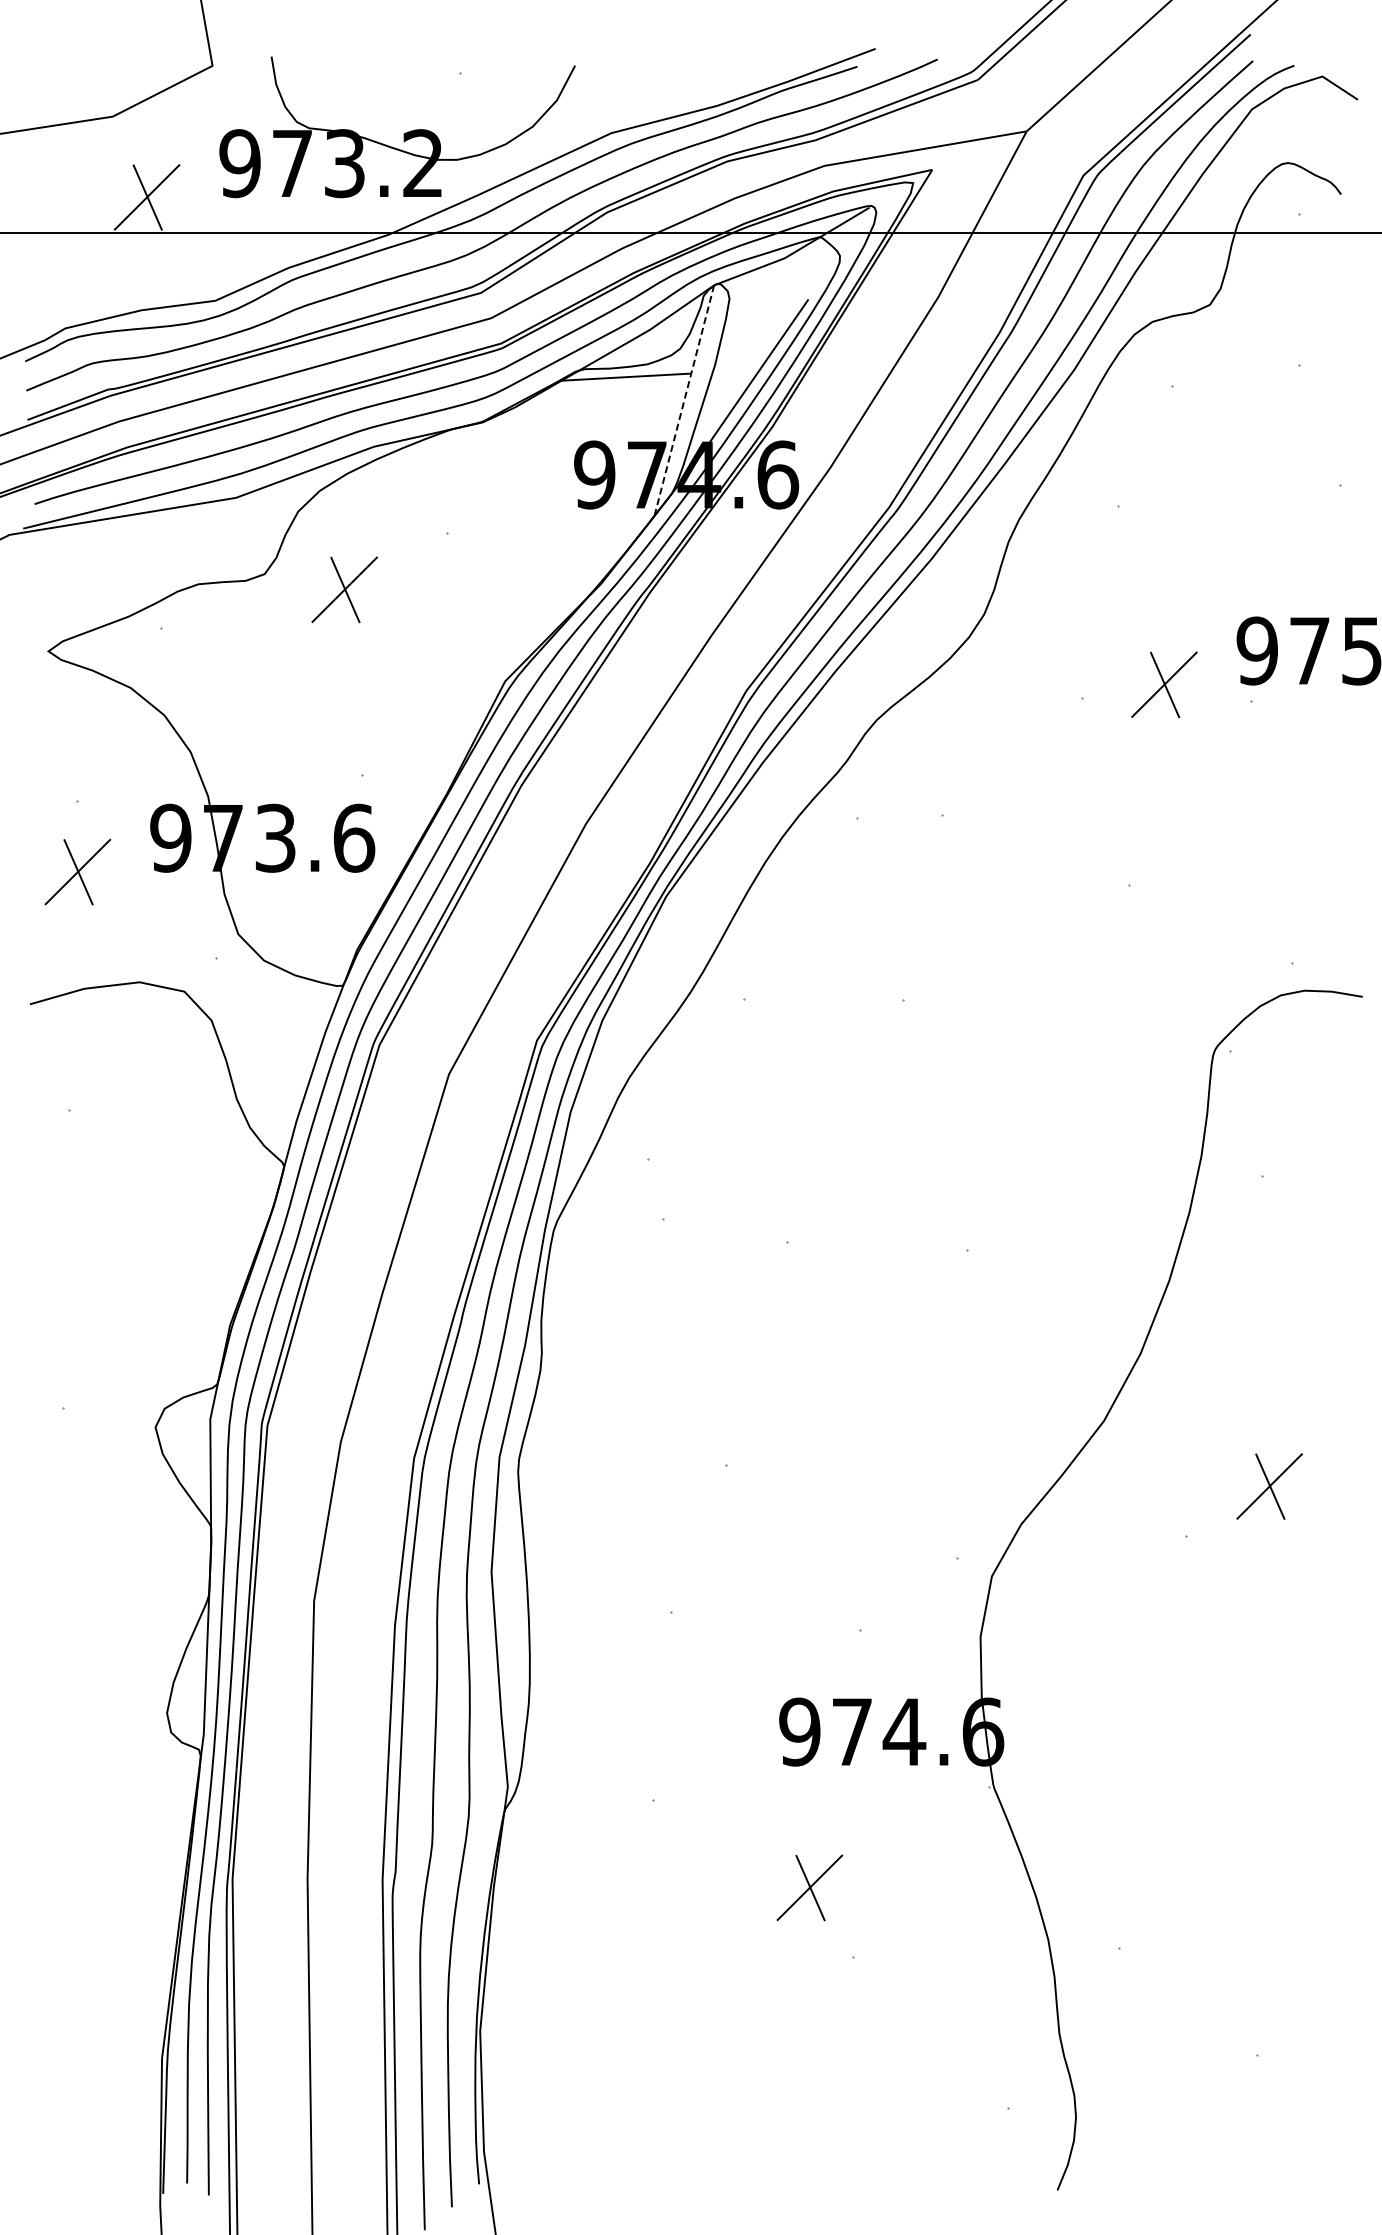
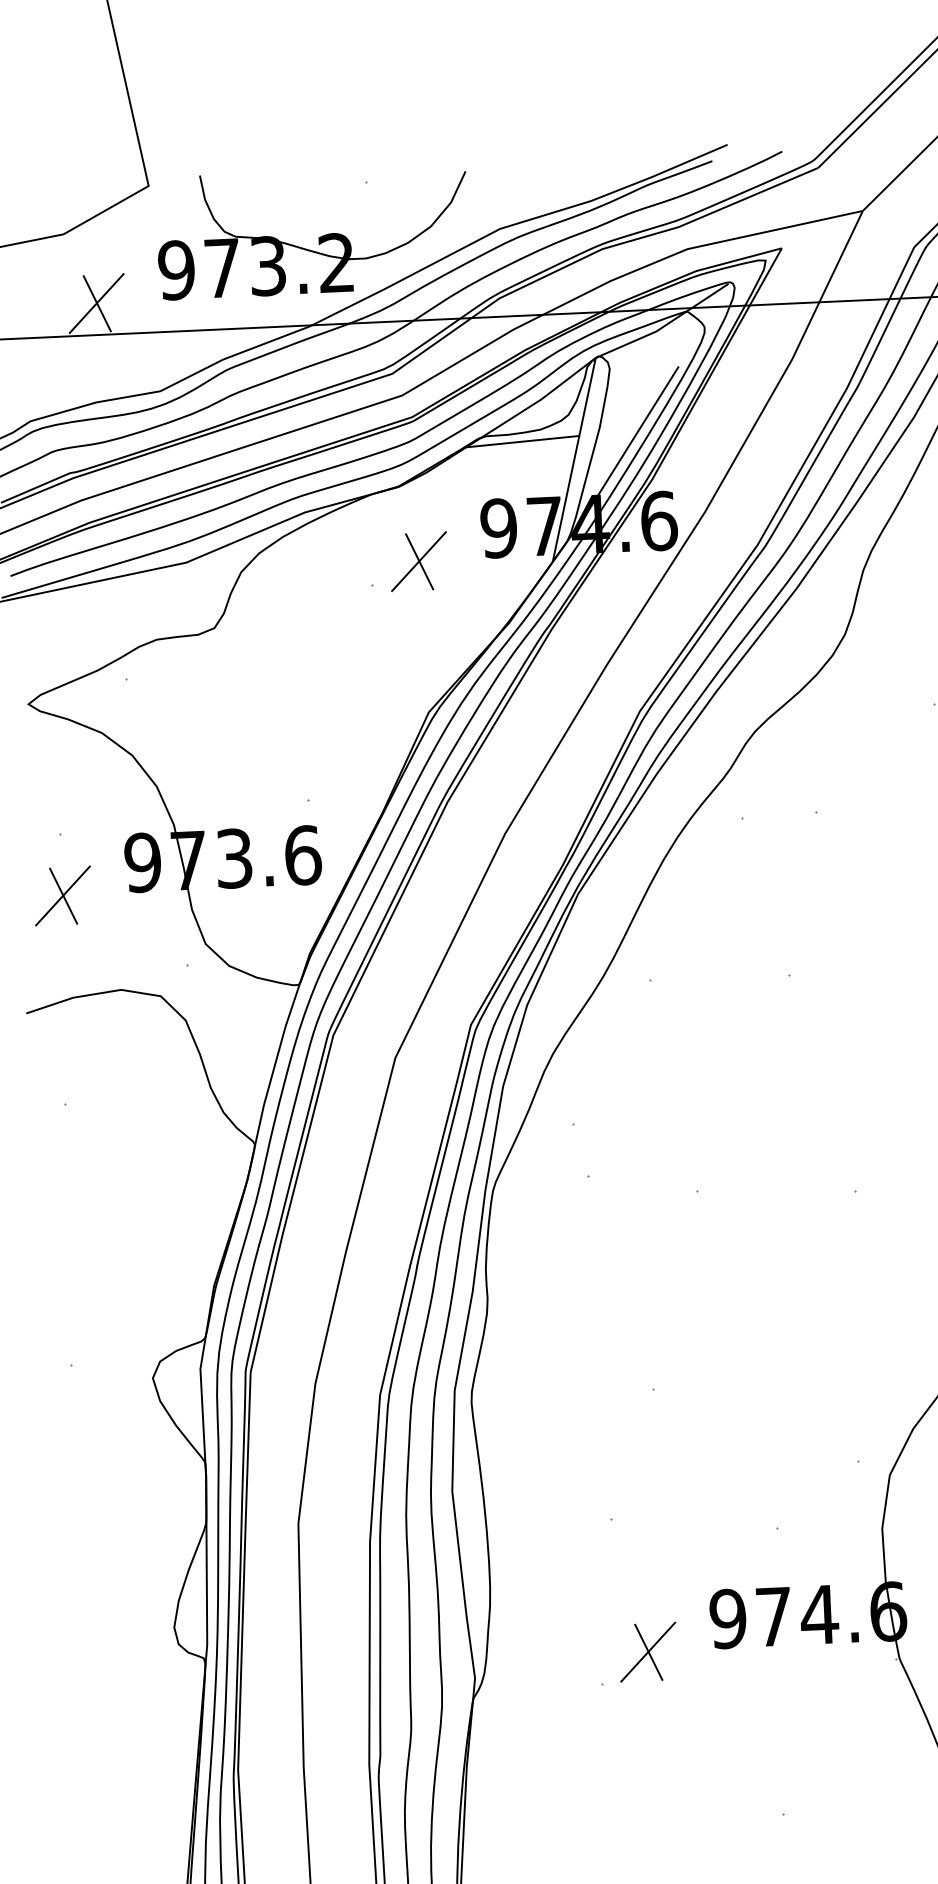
line: (684, 400) -> (574, 459), dashed -> solid
part: (344, 589) -> (418, 561), moved
part: (809, 1887) -> (647, 1651), moved

